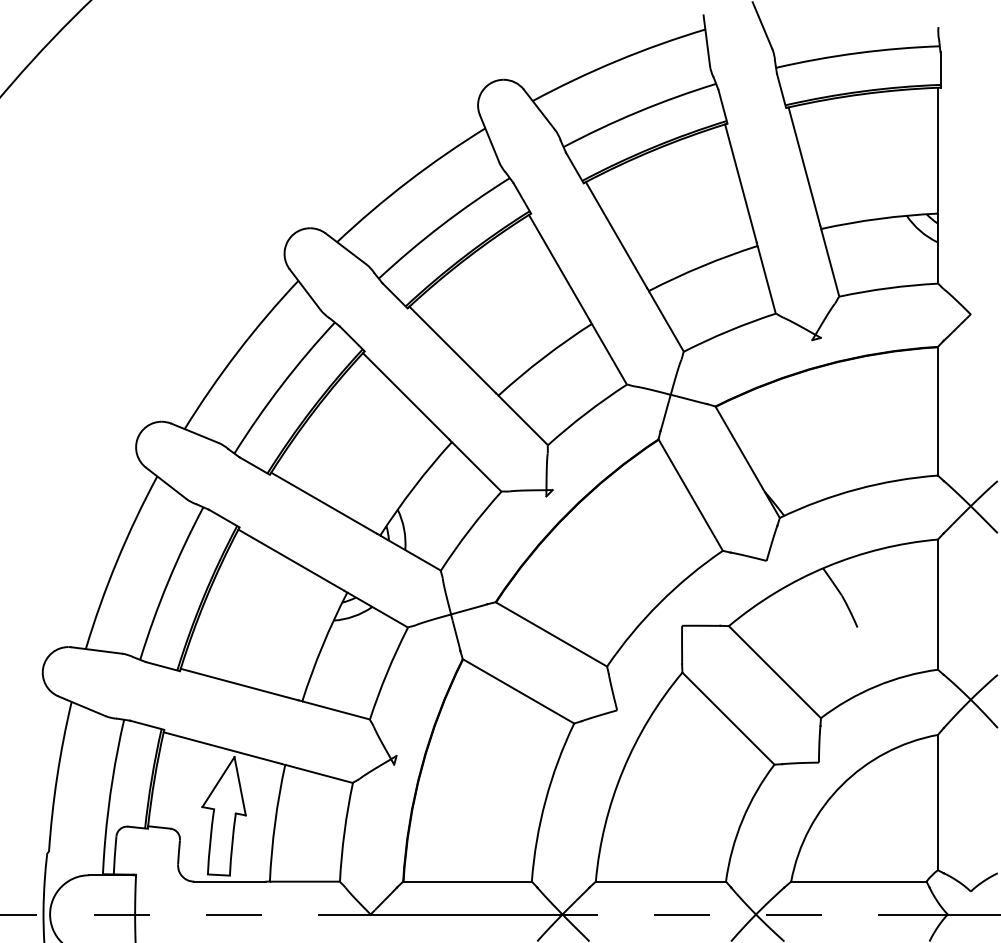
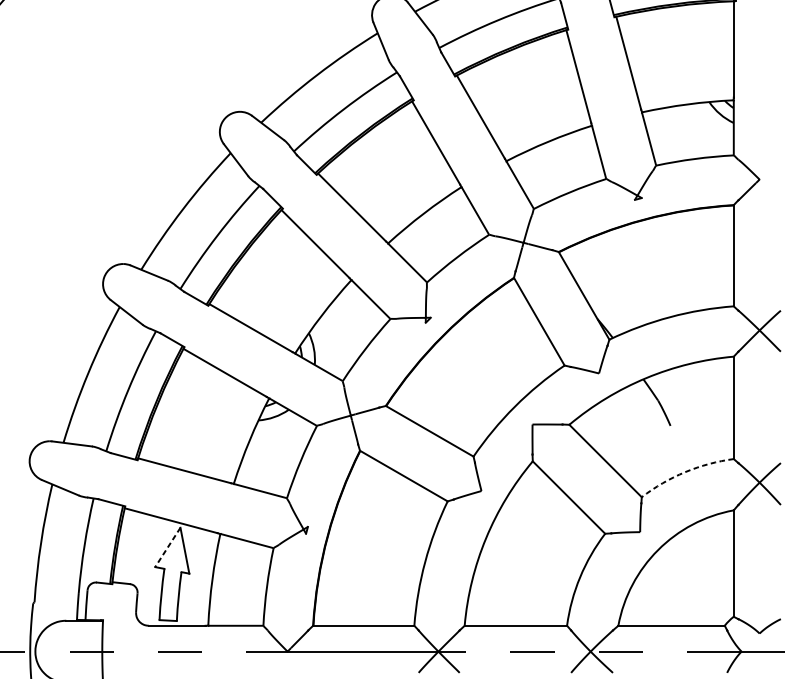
arc: (876, 686) -> (685, 472), solid -> dashed
line: (218, 782) -> (167, 547), solid -> dashed

